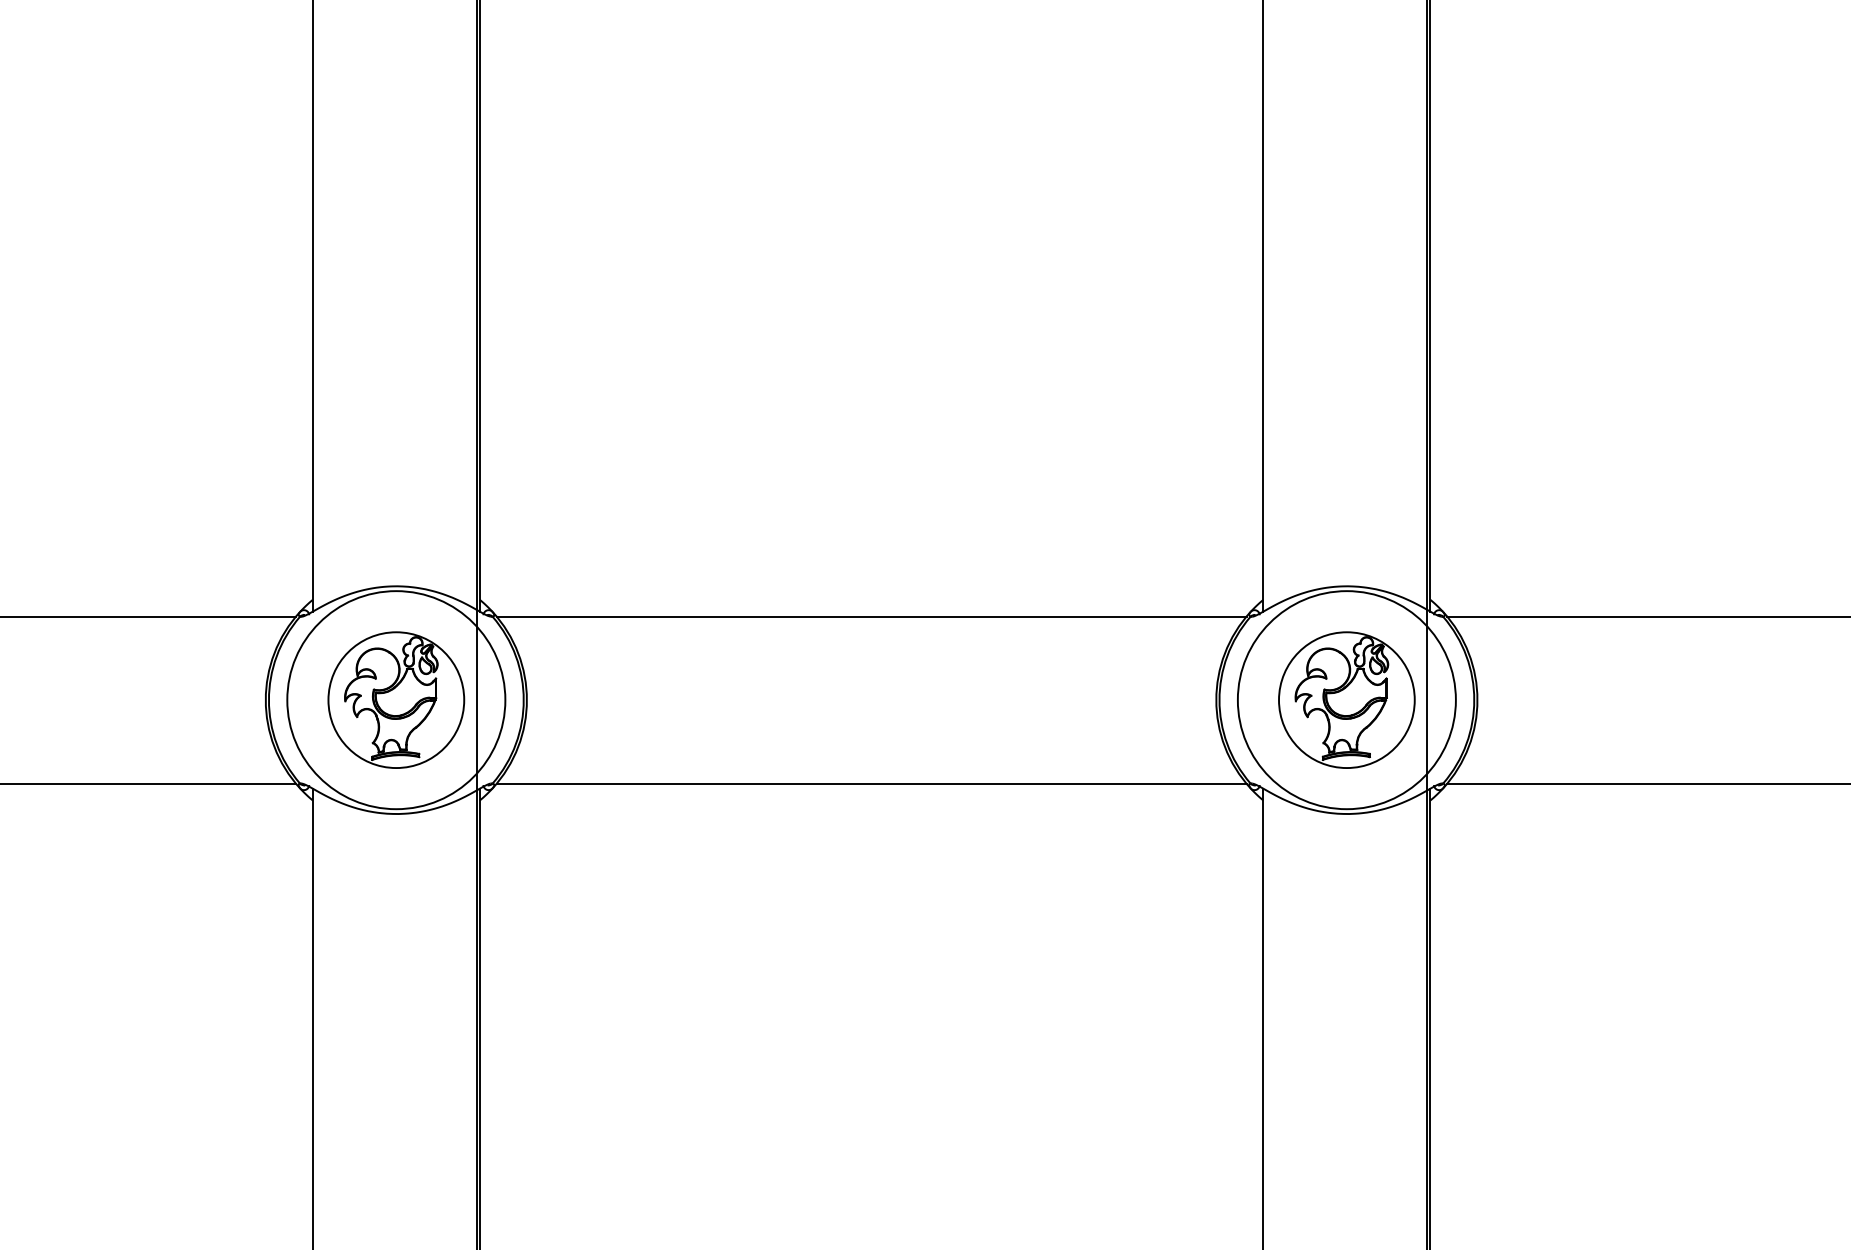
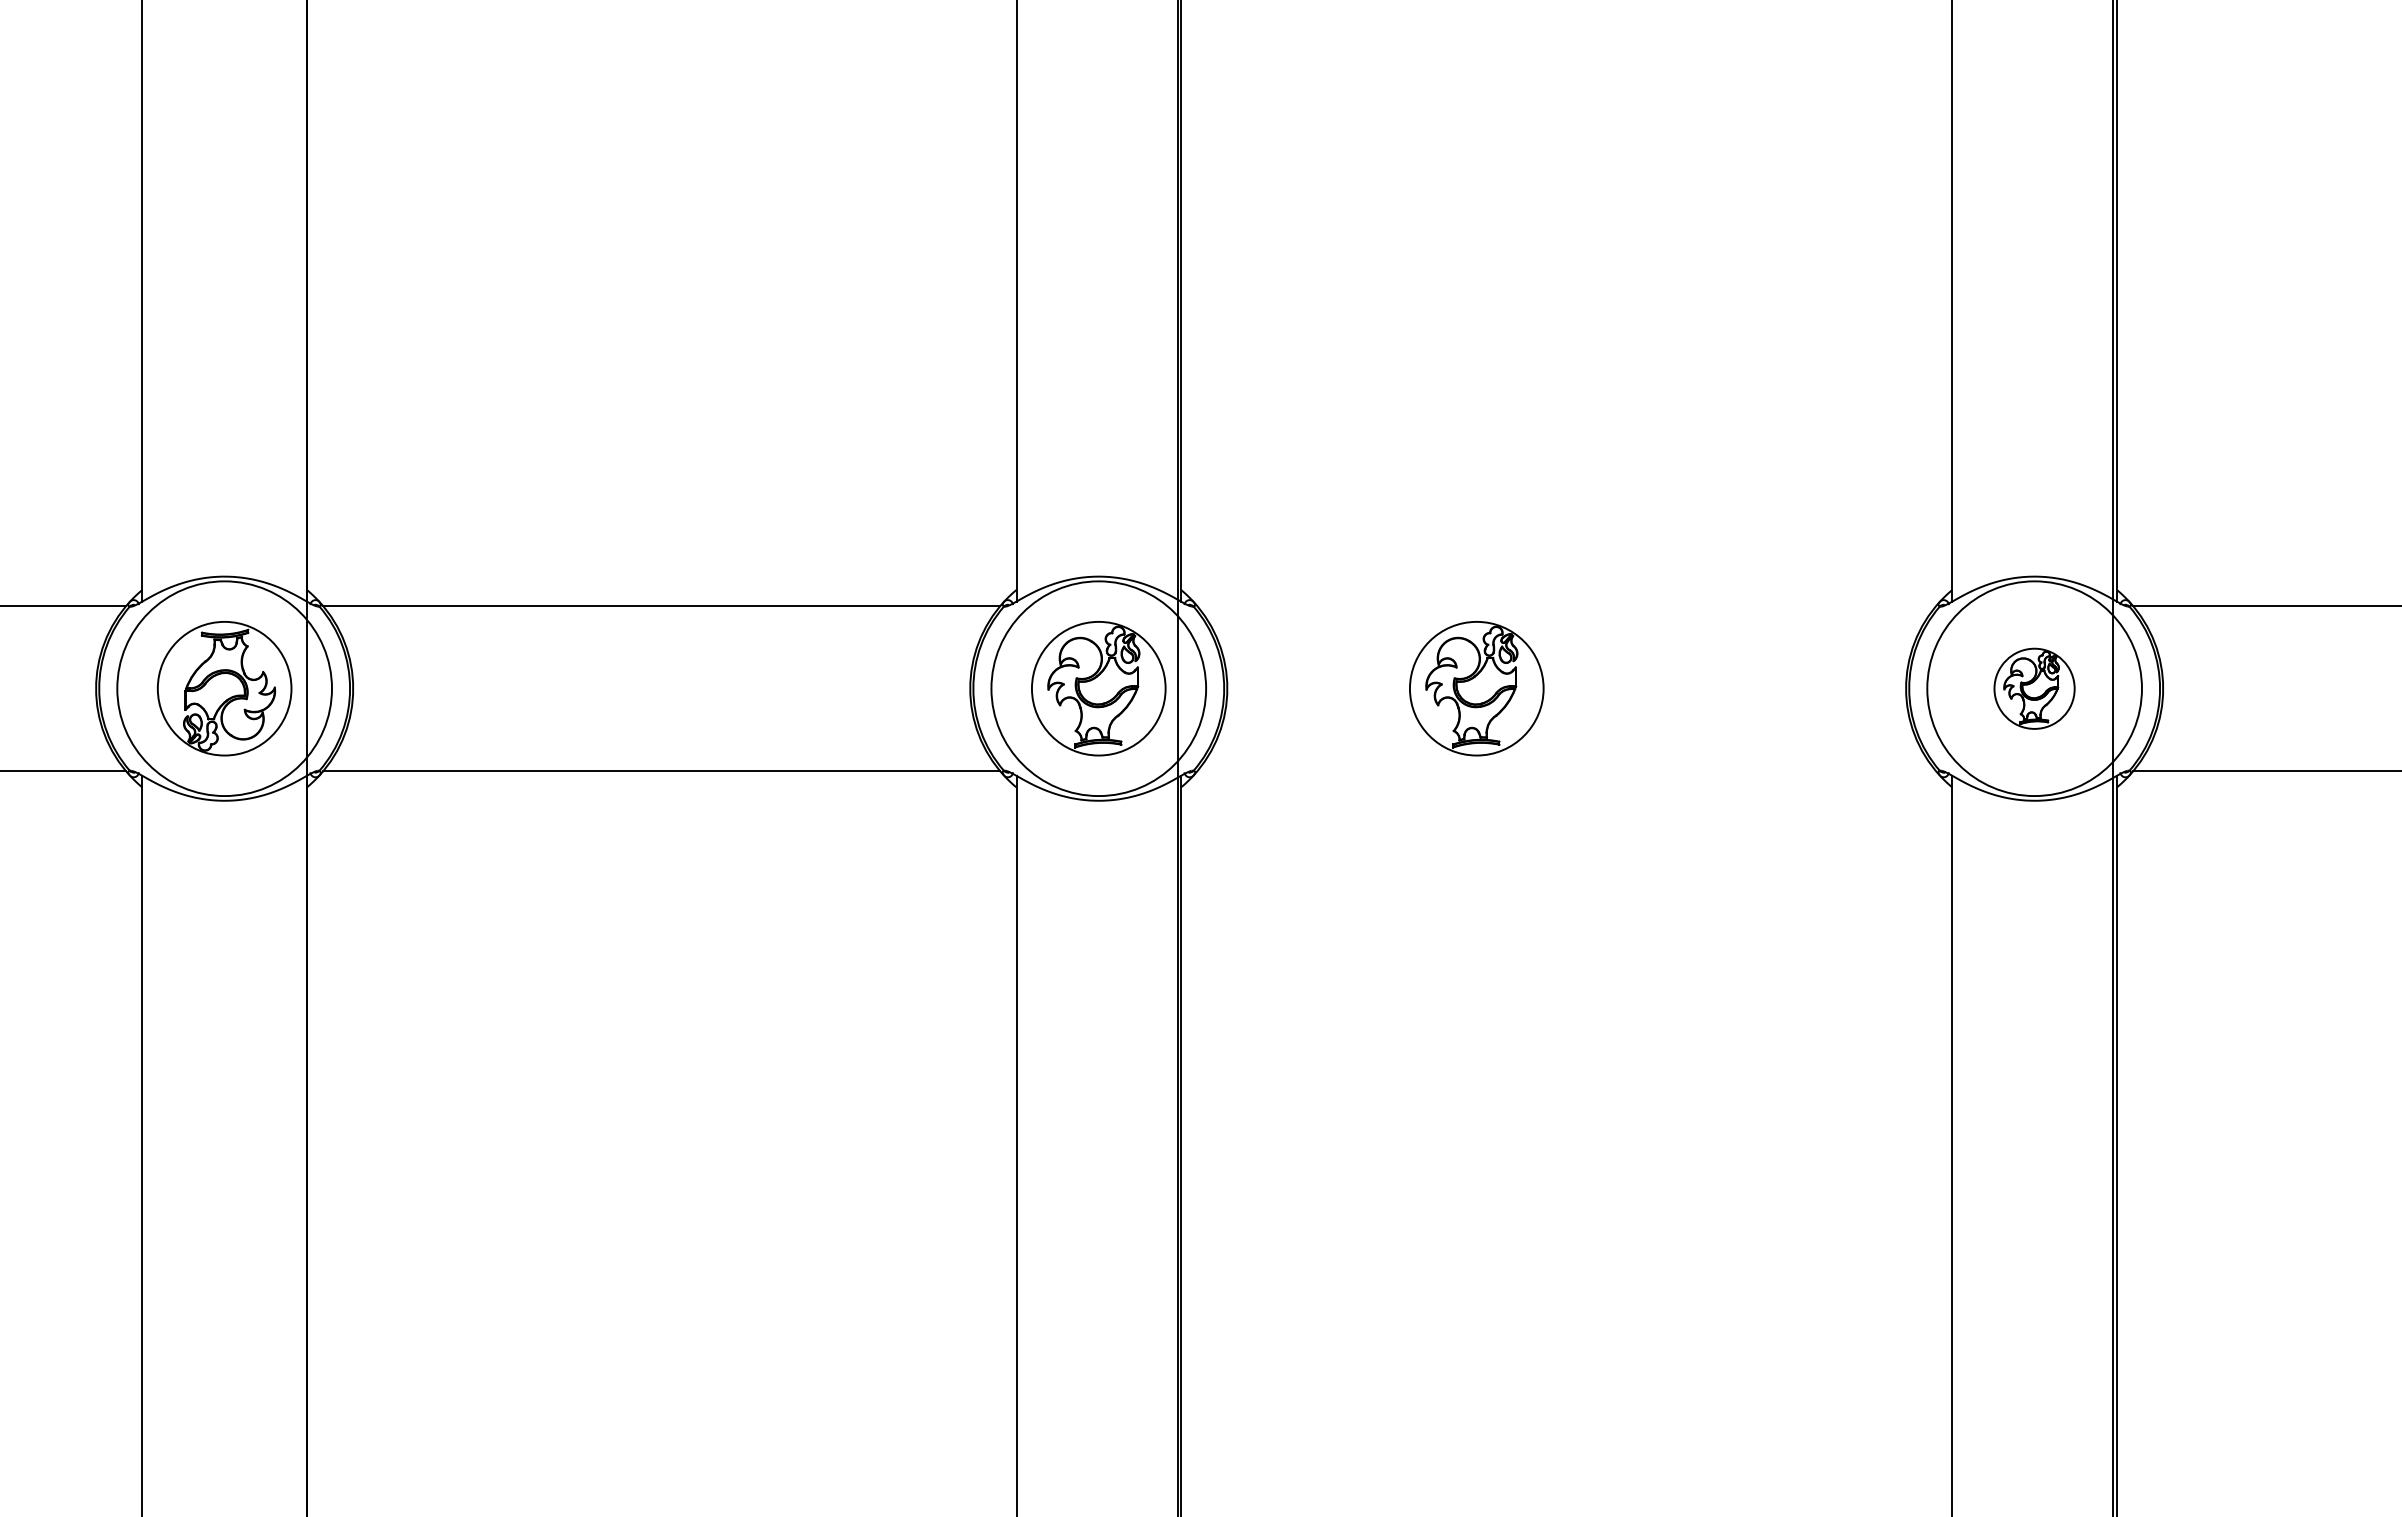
line: (871, 616) -> (1566, 606), removed
part: (779, 699) -> (1476, 688), added
part: (1346, 699) -> (2034, 688), size x0.6
line: (871, 783) -> (1566, 770), removed

